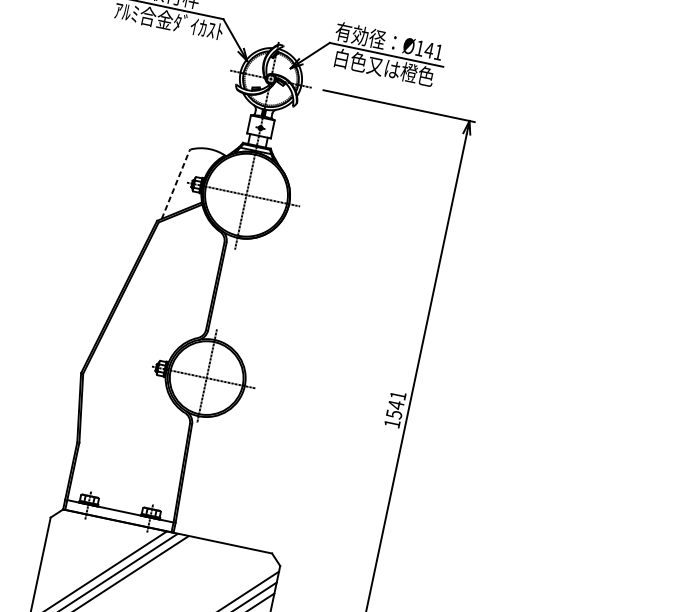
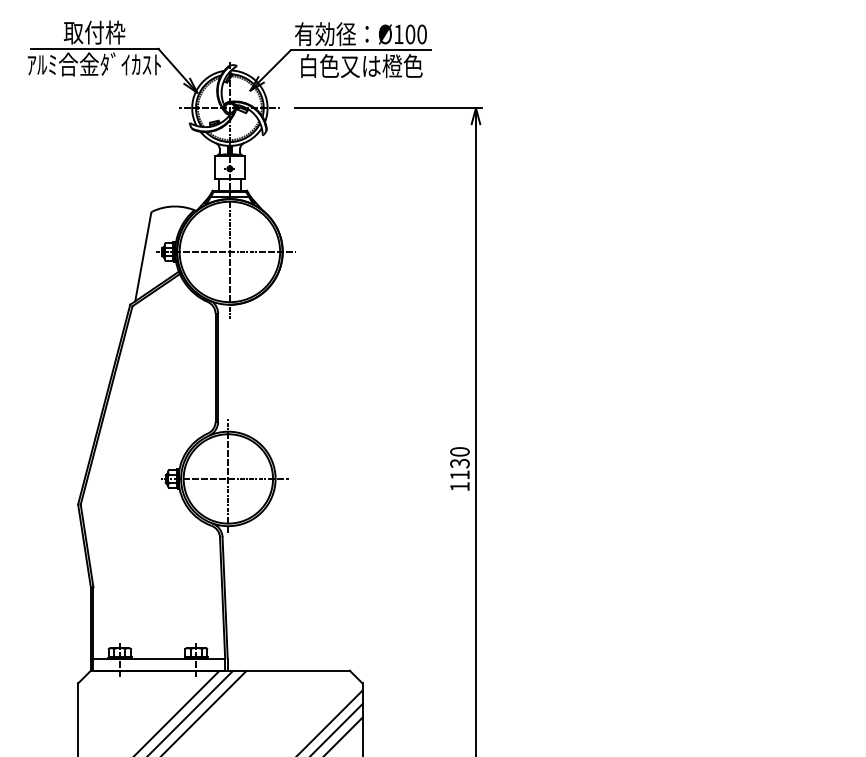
text: (433, 51) -> (415, 34), Ø141 -> Ø100
line: (175, 184) -> (143, 257), dashed -> solid
text: (395, 404) -> (459, 463), 1541 -> 1130

